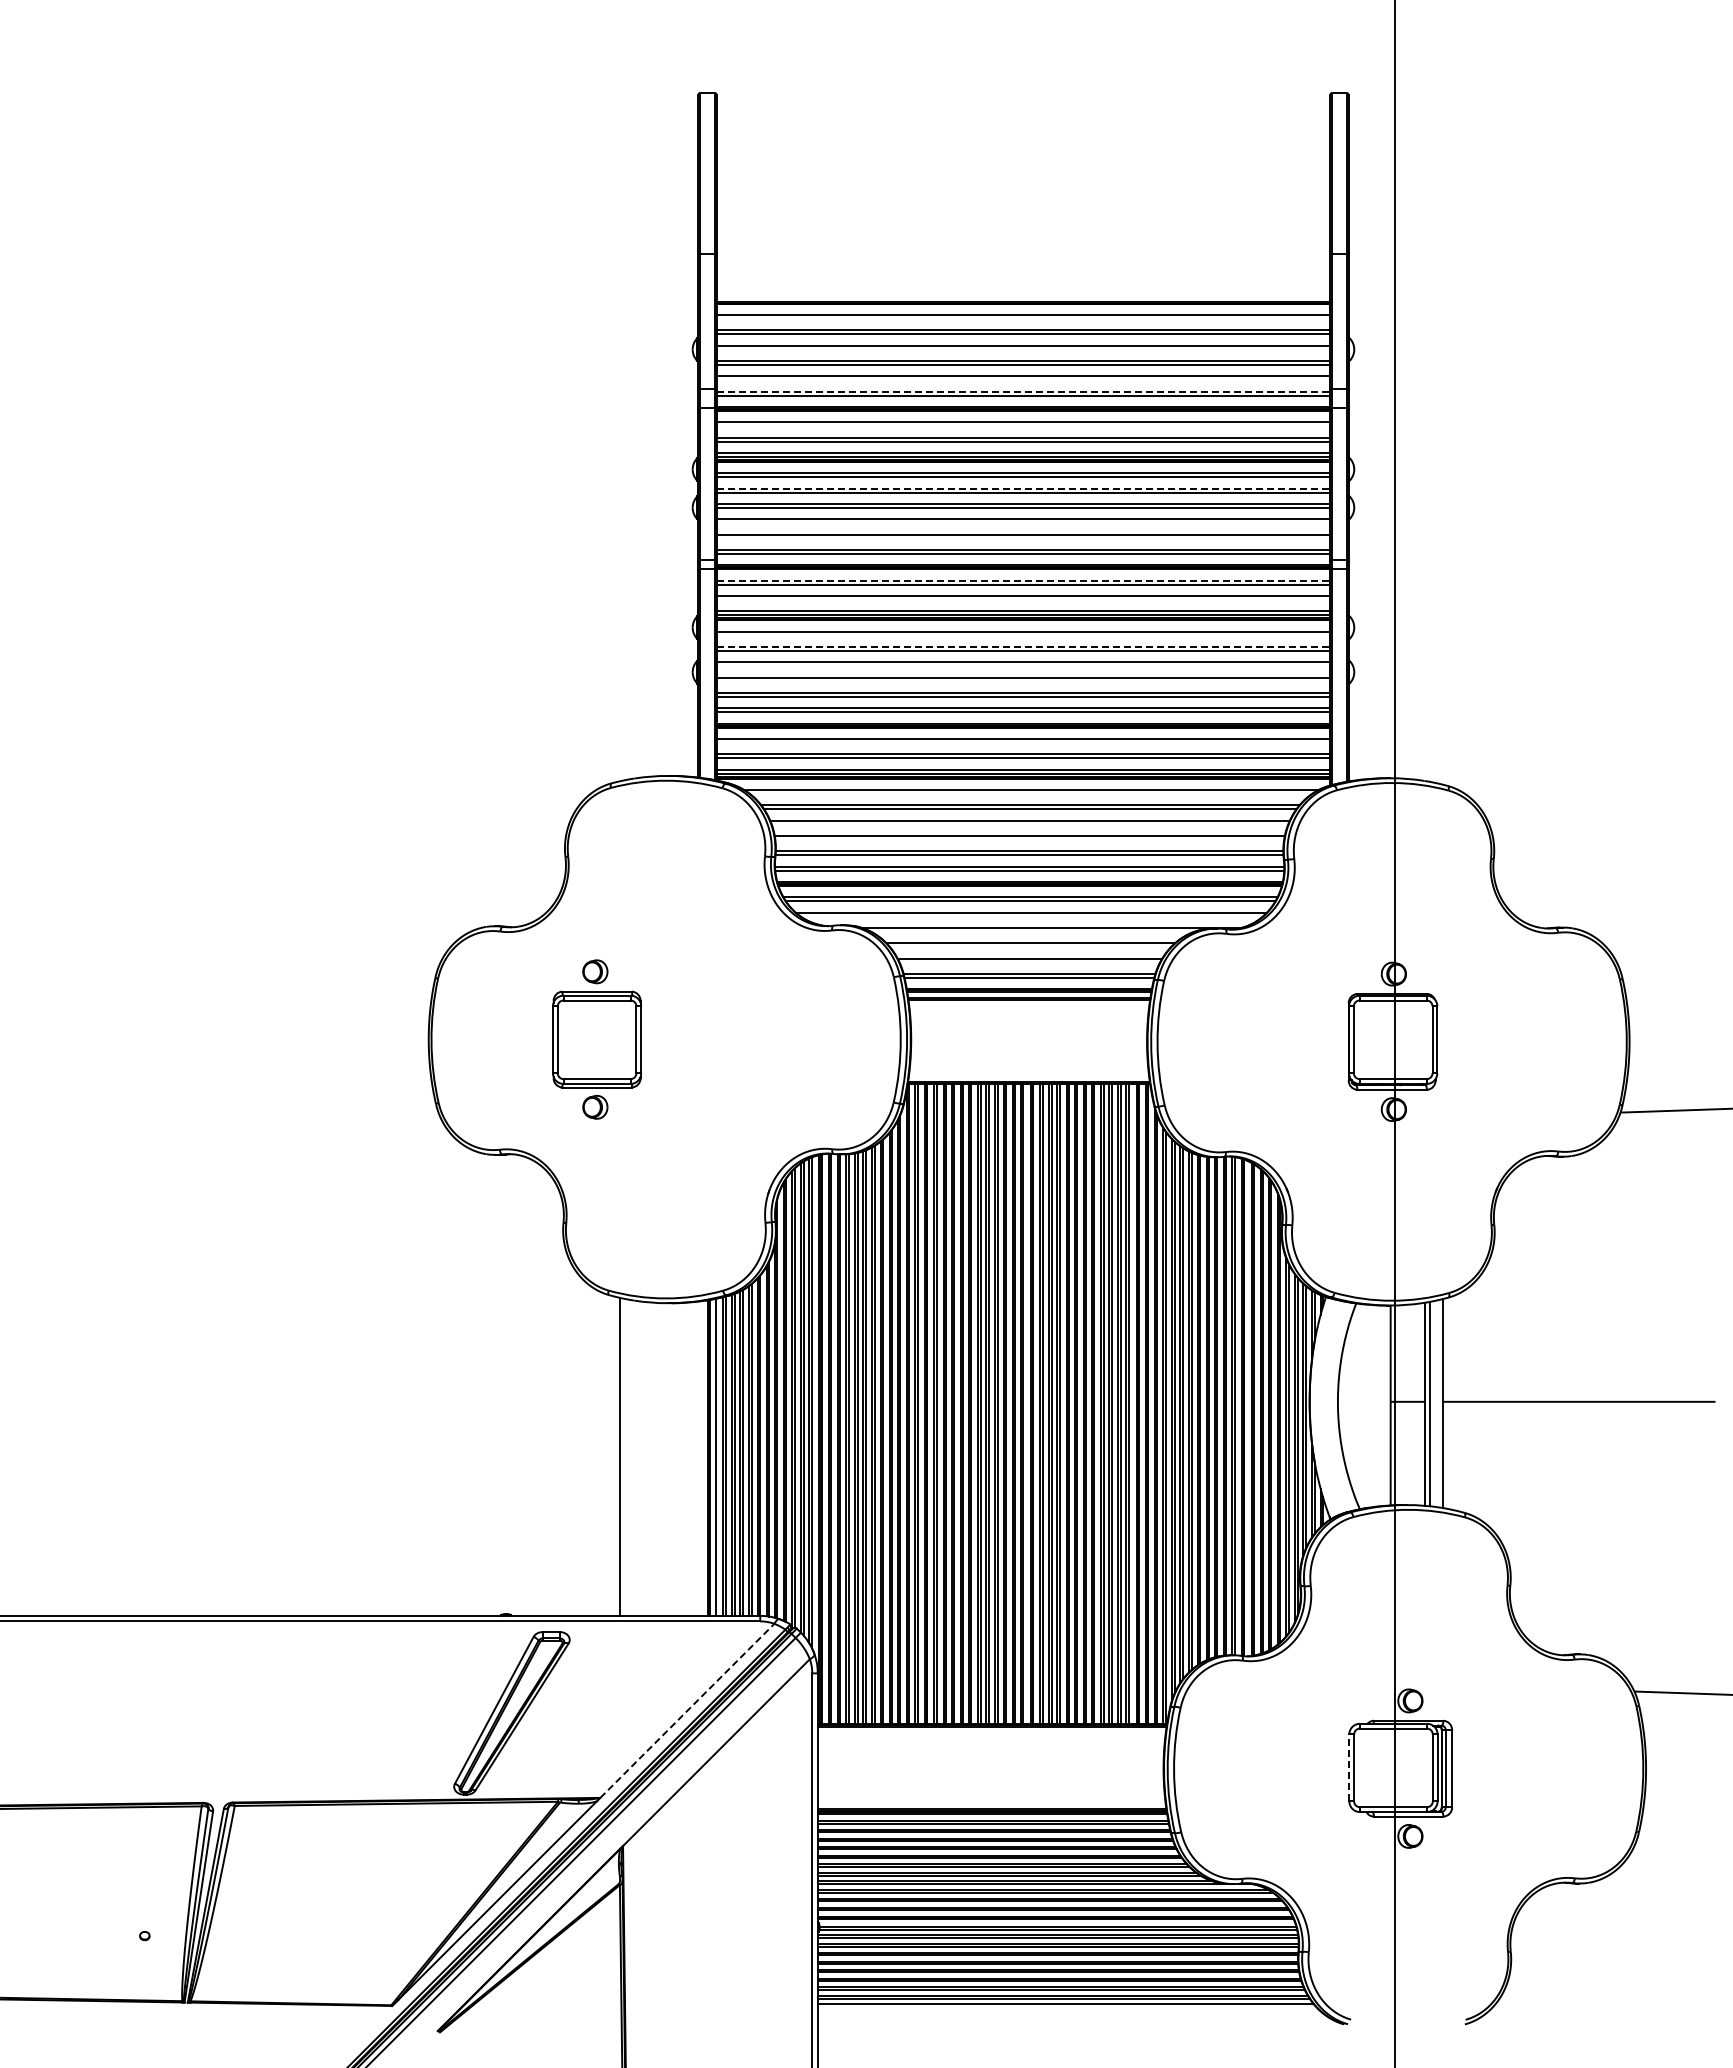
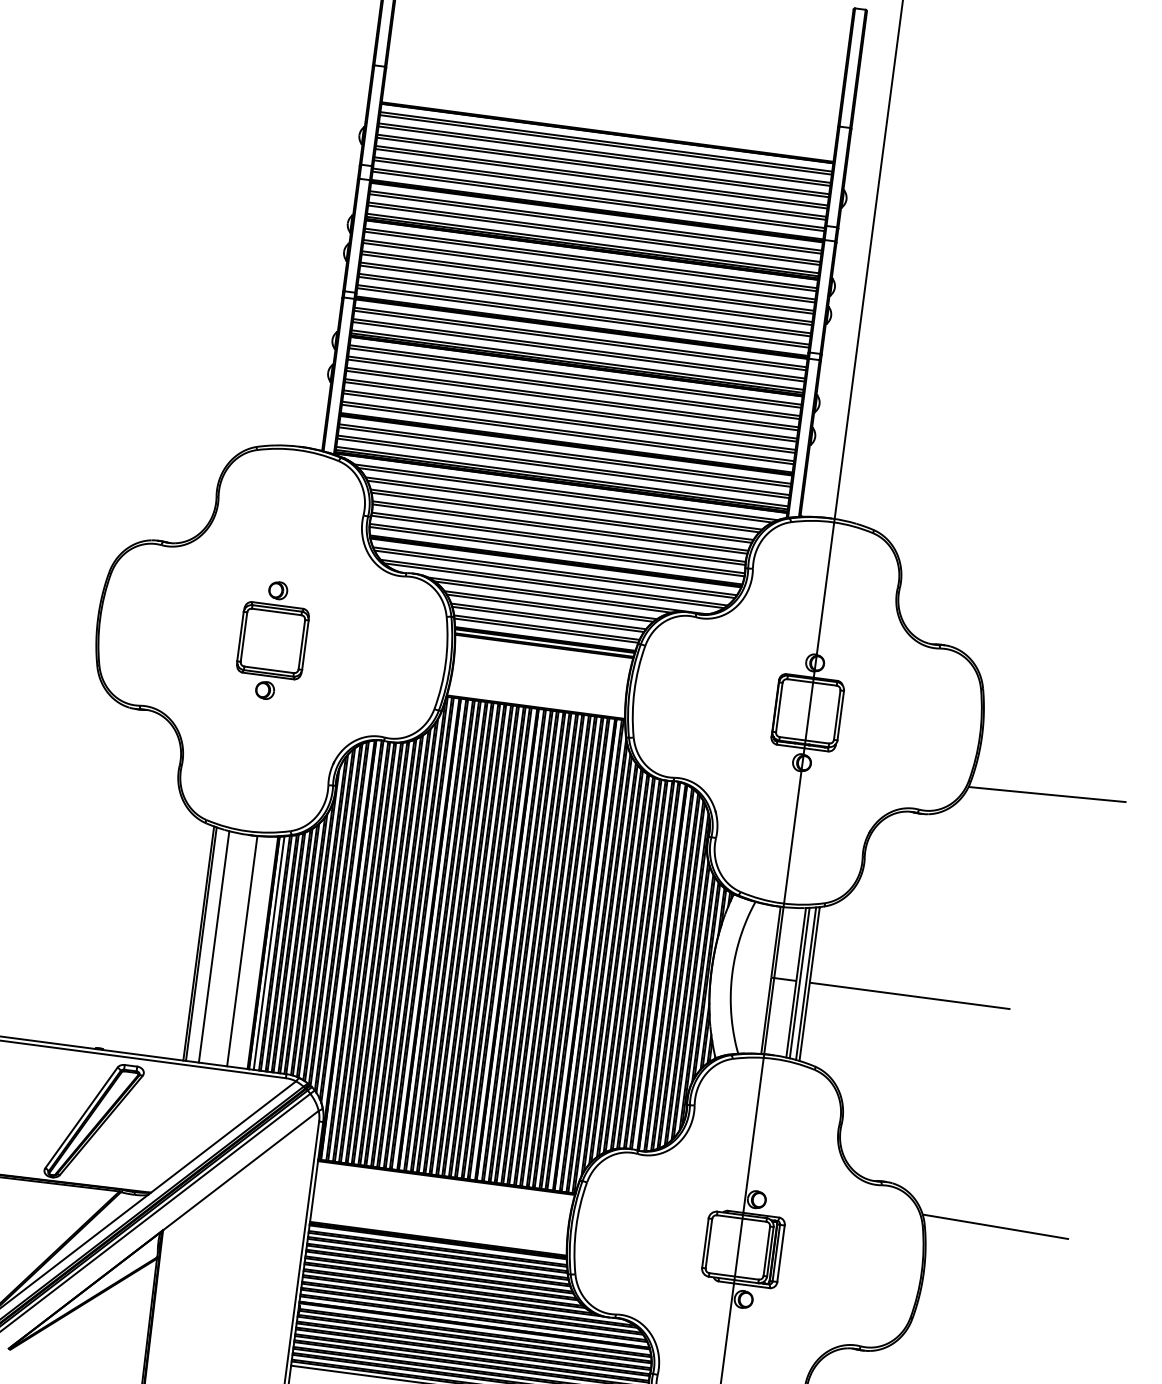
line: (1023, 319) -> (605, 145), added
line: (1023, 349) -> (602, 167), added
line: (1023, 380) -> (599, 190), added
line: (1023, 391) -> (598, 198), dashed -> solid
line: (1023, 426) -> (595, 223), added
line: (1023, 488) -> (589, 269), dashed -> solid
line: (1023, 523) -> (586, 295), added
line: (1023, 538) -> (584, 306), added
line: (1023, 580) -> (580, 337), dashed -> solid
line: (1023, 600) -> (578, 352), added
line: (1023, 635) -> (575, 377), added
line: (1023, 646) -> (574, 385), dashed -> solid
line: (1023, 666) -> (572, 400), added
line: (1023, 681) -> (570, 411), added
line: (1023, 743) -> (564, 457), added
line: (1030, 794) -> (565, 495), added
line: (1029, 824) -> (561, 517), added
line: (1029, 840) -> (559, 529), added
line: (1031, 916) -> (553, 585), added
line: (1032, 932) -> (553, 597), added
line: (1030, 947) -> (550, 608), added
line: (1029, 962) -> (547, 619), added
part: (597, 1039) -> (273, 640), moved
line: (1438, 1403) -> (806, 983), added
line: (623, 1456) -> (201, 943), added
line: (641, 1458) -> (214, 946), added
line: (679, 1459) -> (242, 951), added
line: (687, 1710) -> (223, 1136), dashed -> solid
line: (1349, 1767) -> (705, 1242), dashed -> solid

